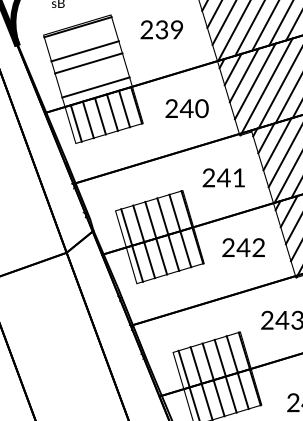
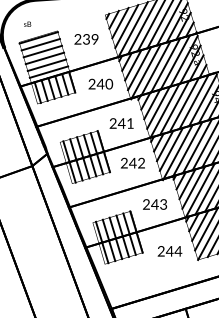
line: (80, 38) -> (40, 44), added
line: (91, 75) -> (46, 65), added

